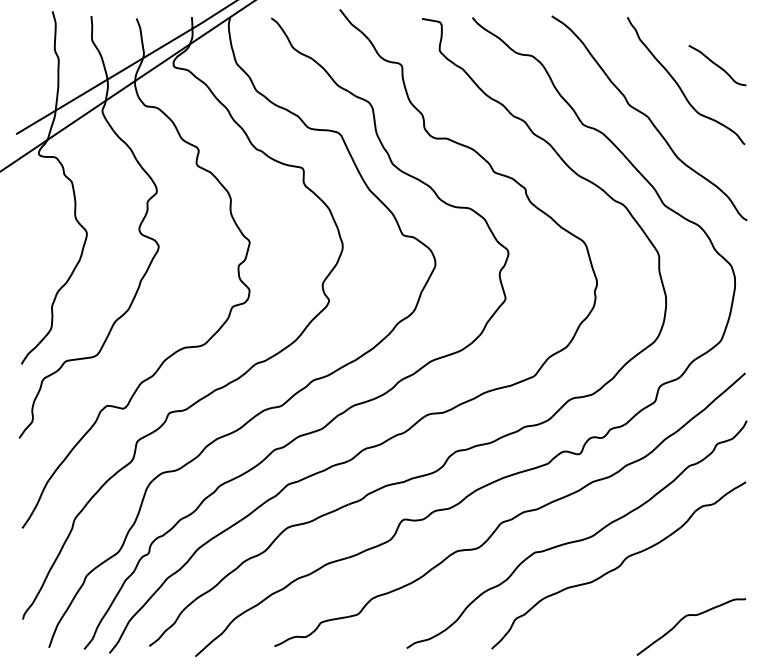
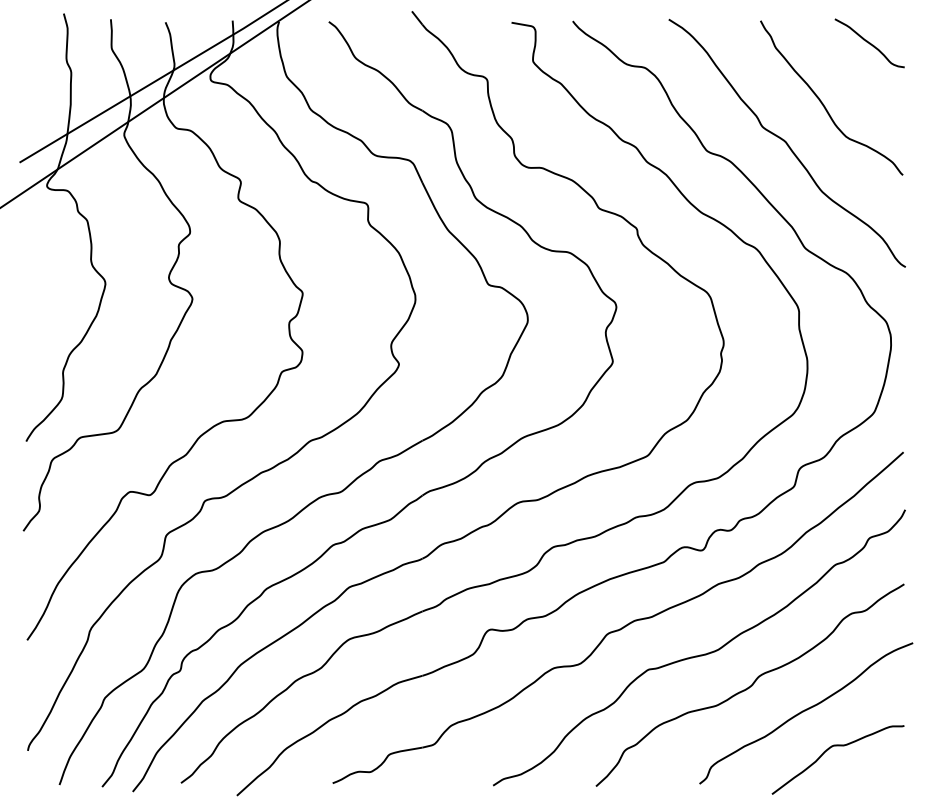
curve: (717, 65) -> (869, 43), moved
curve: (664, 587) -> (805, 711), added

